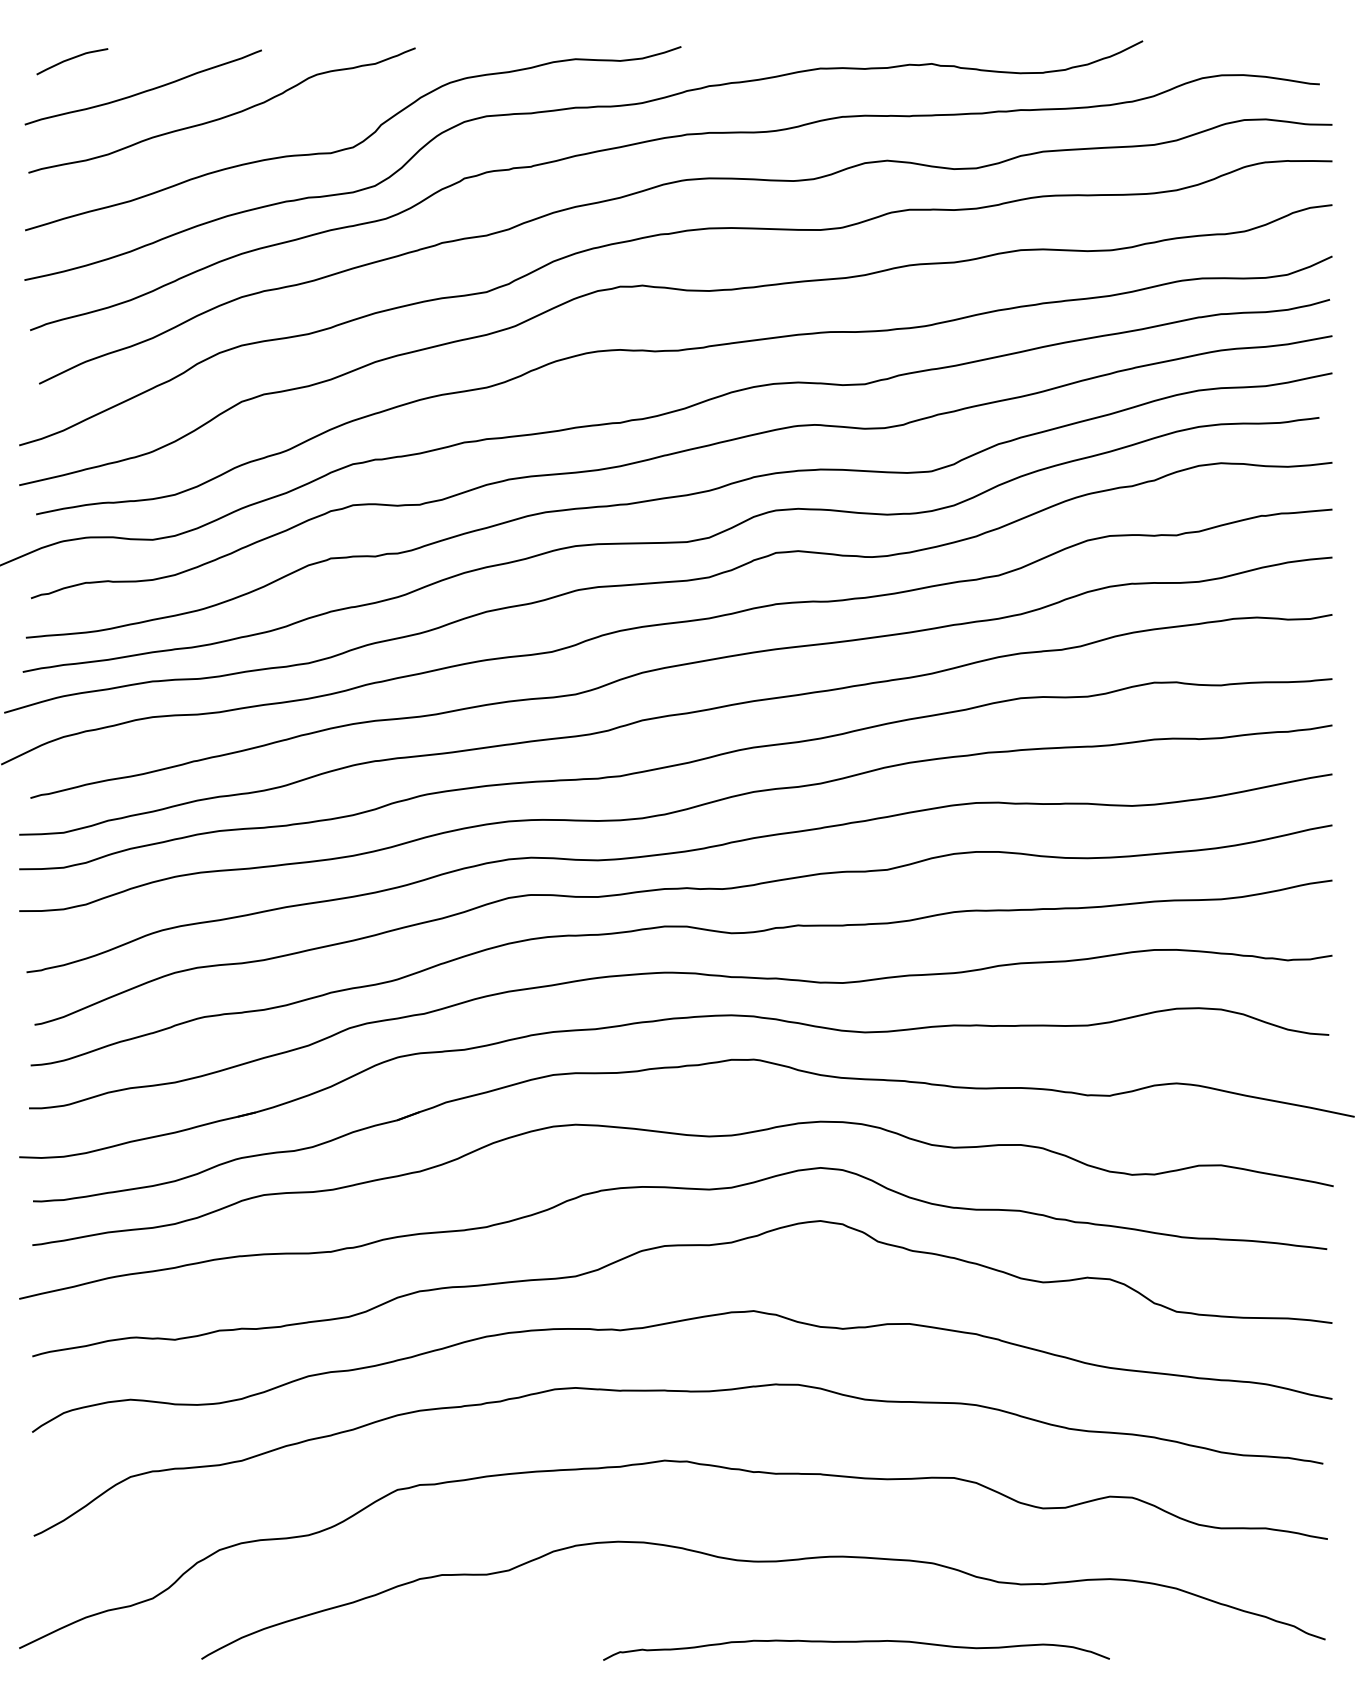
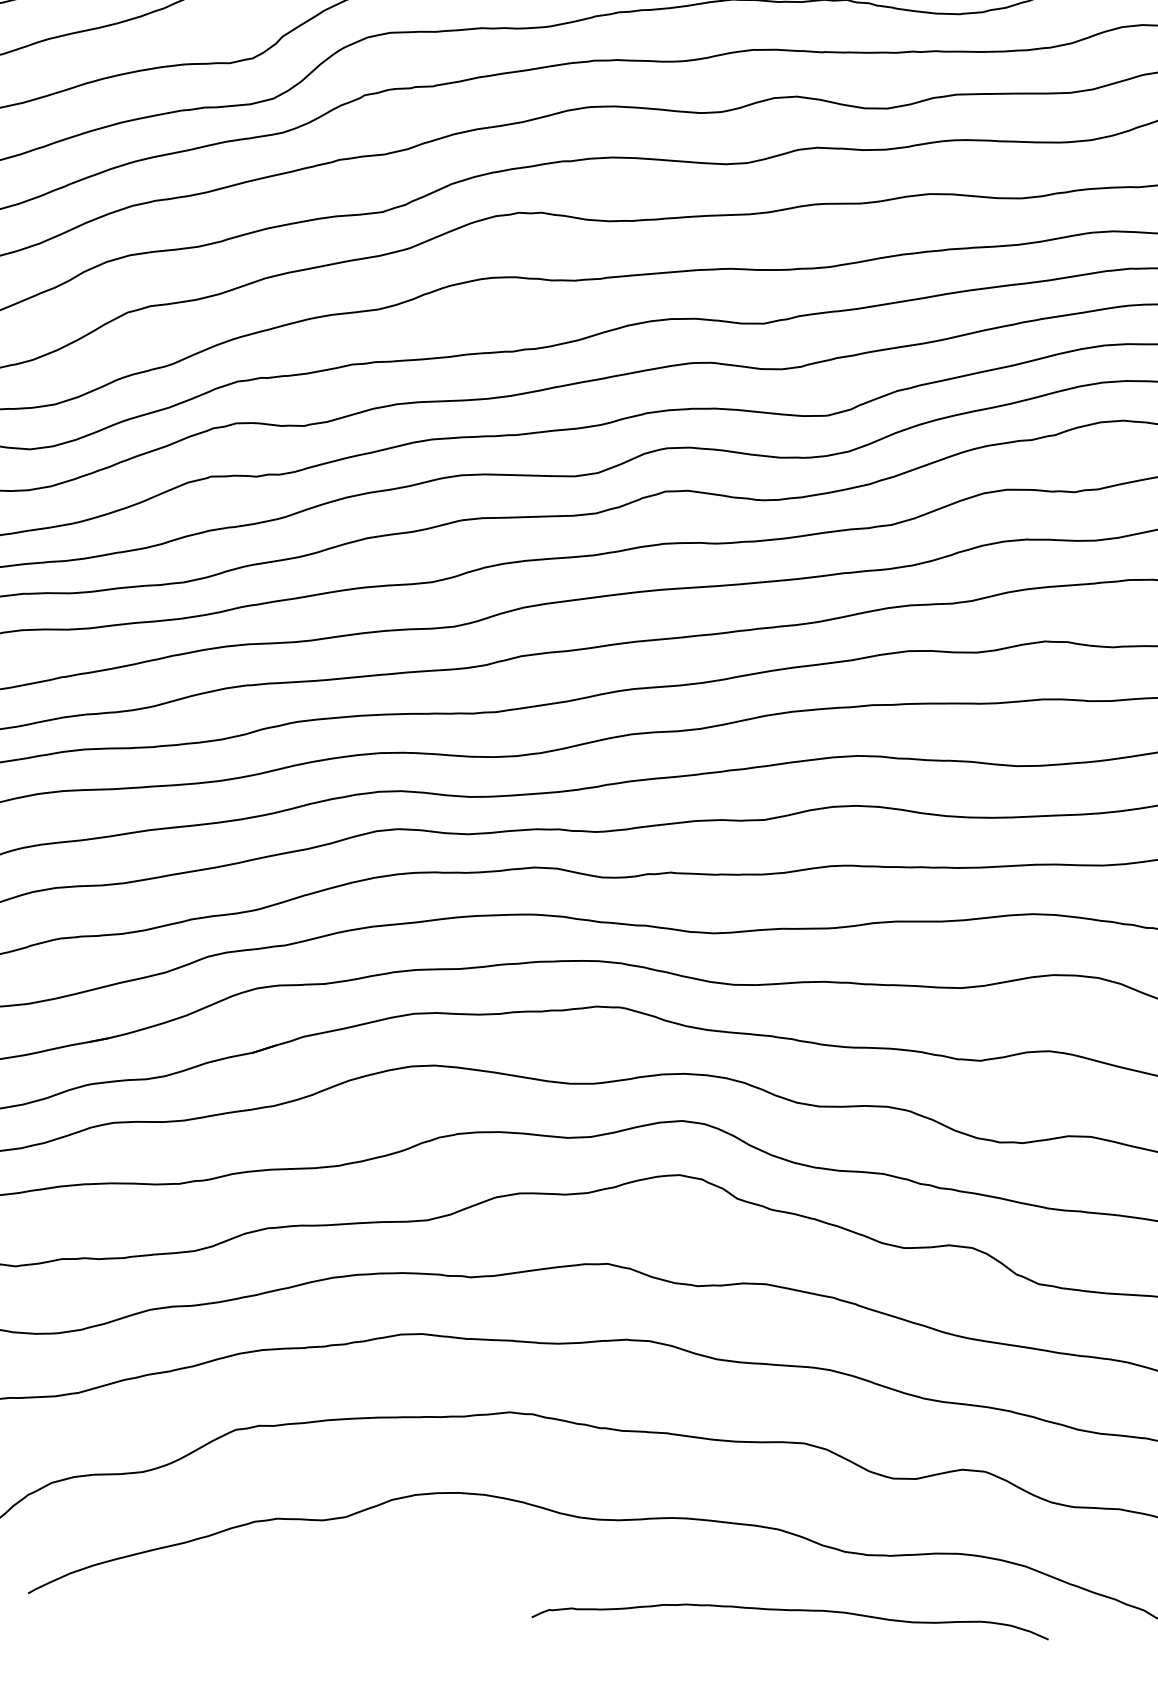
curve: (856, 1642) -> (790, 1610), moved

